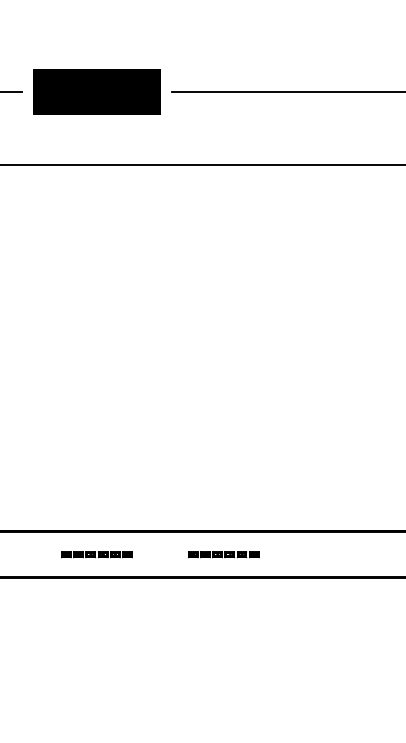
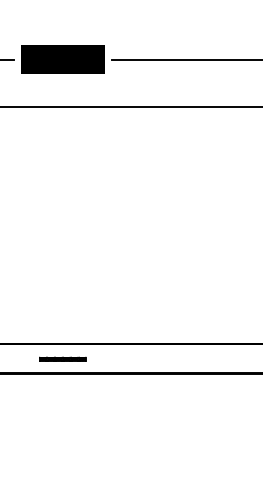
part: (223, 553) -> (144, 358), removed

